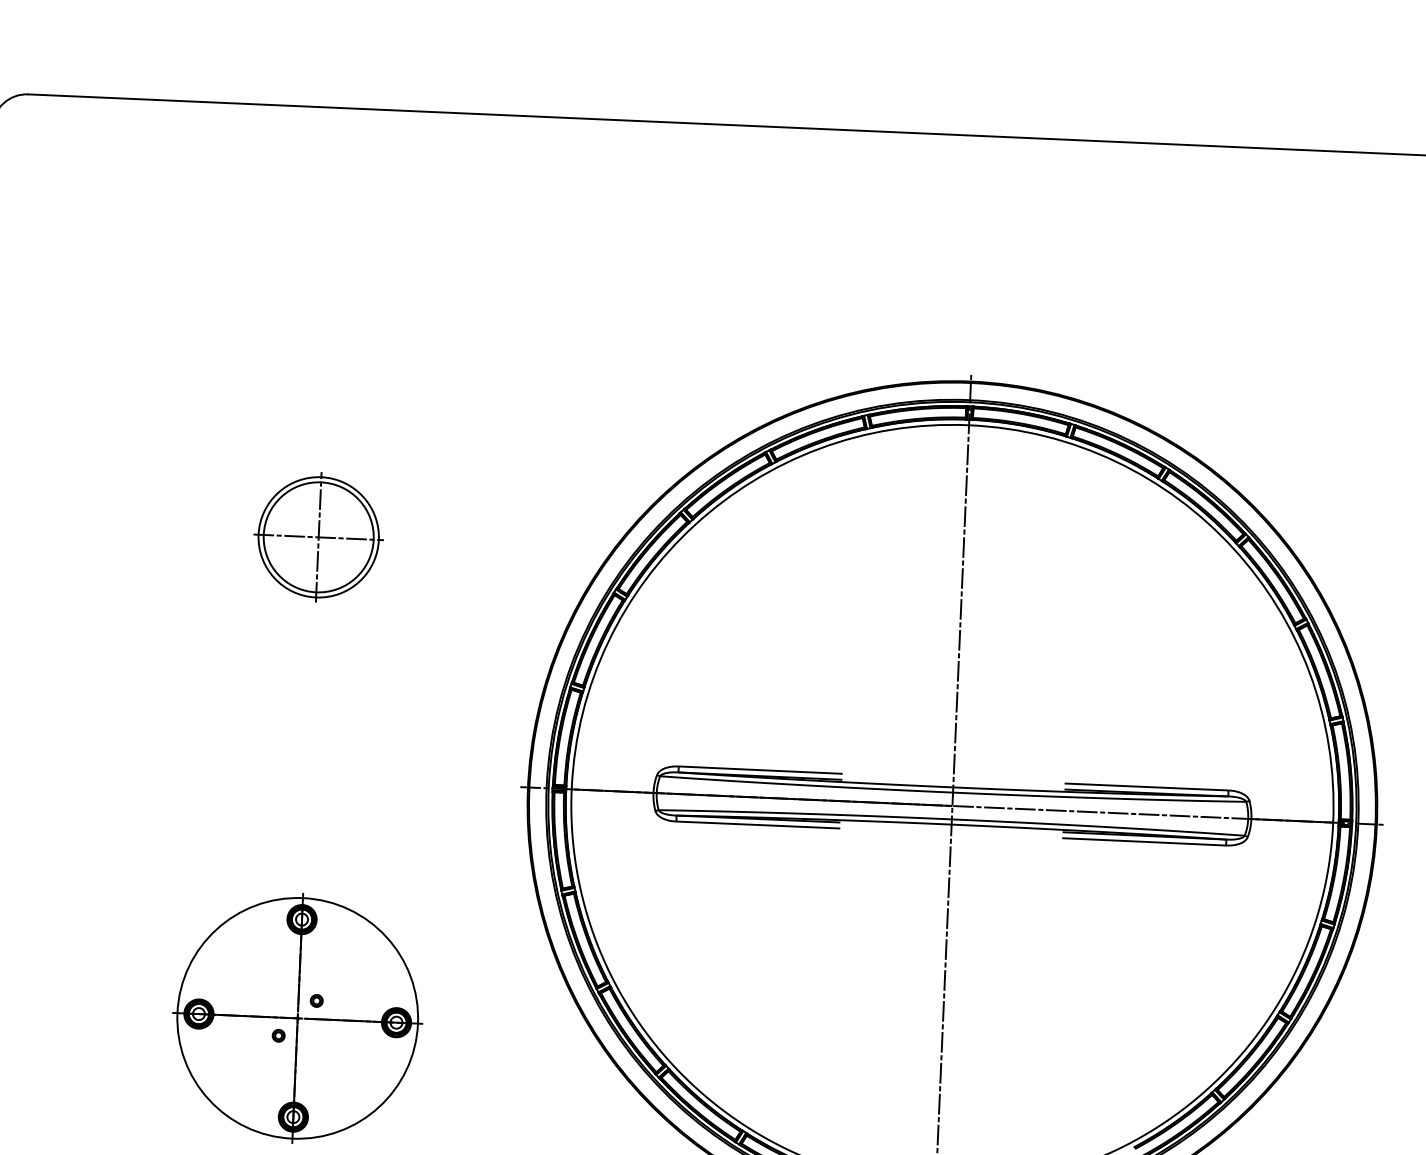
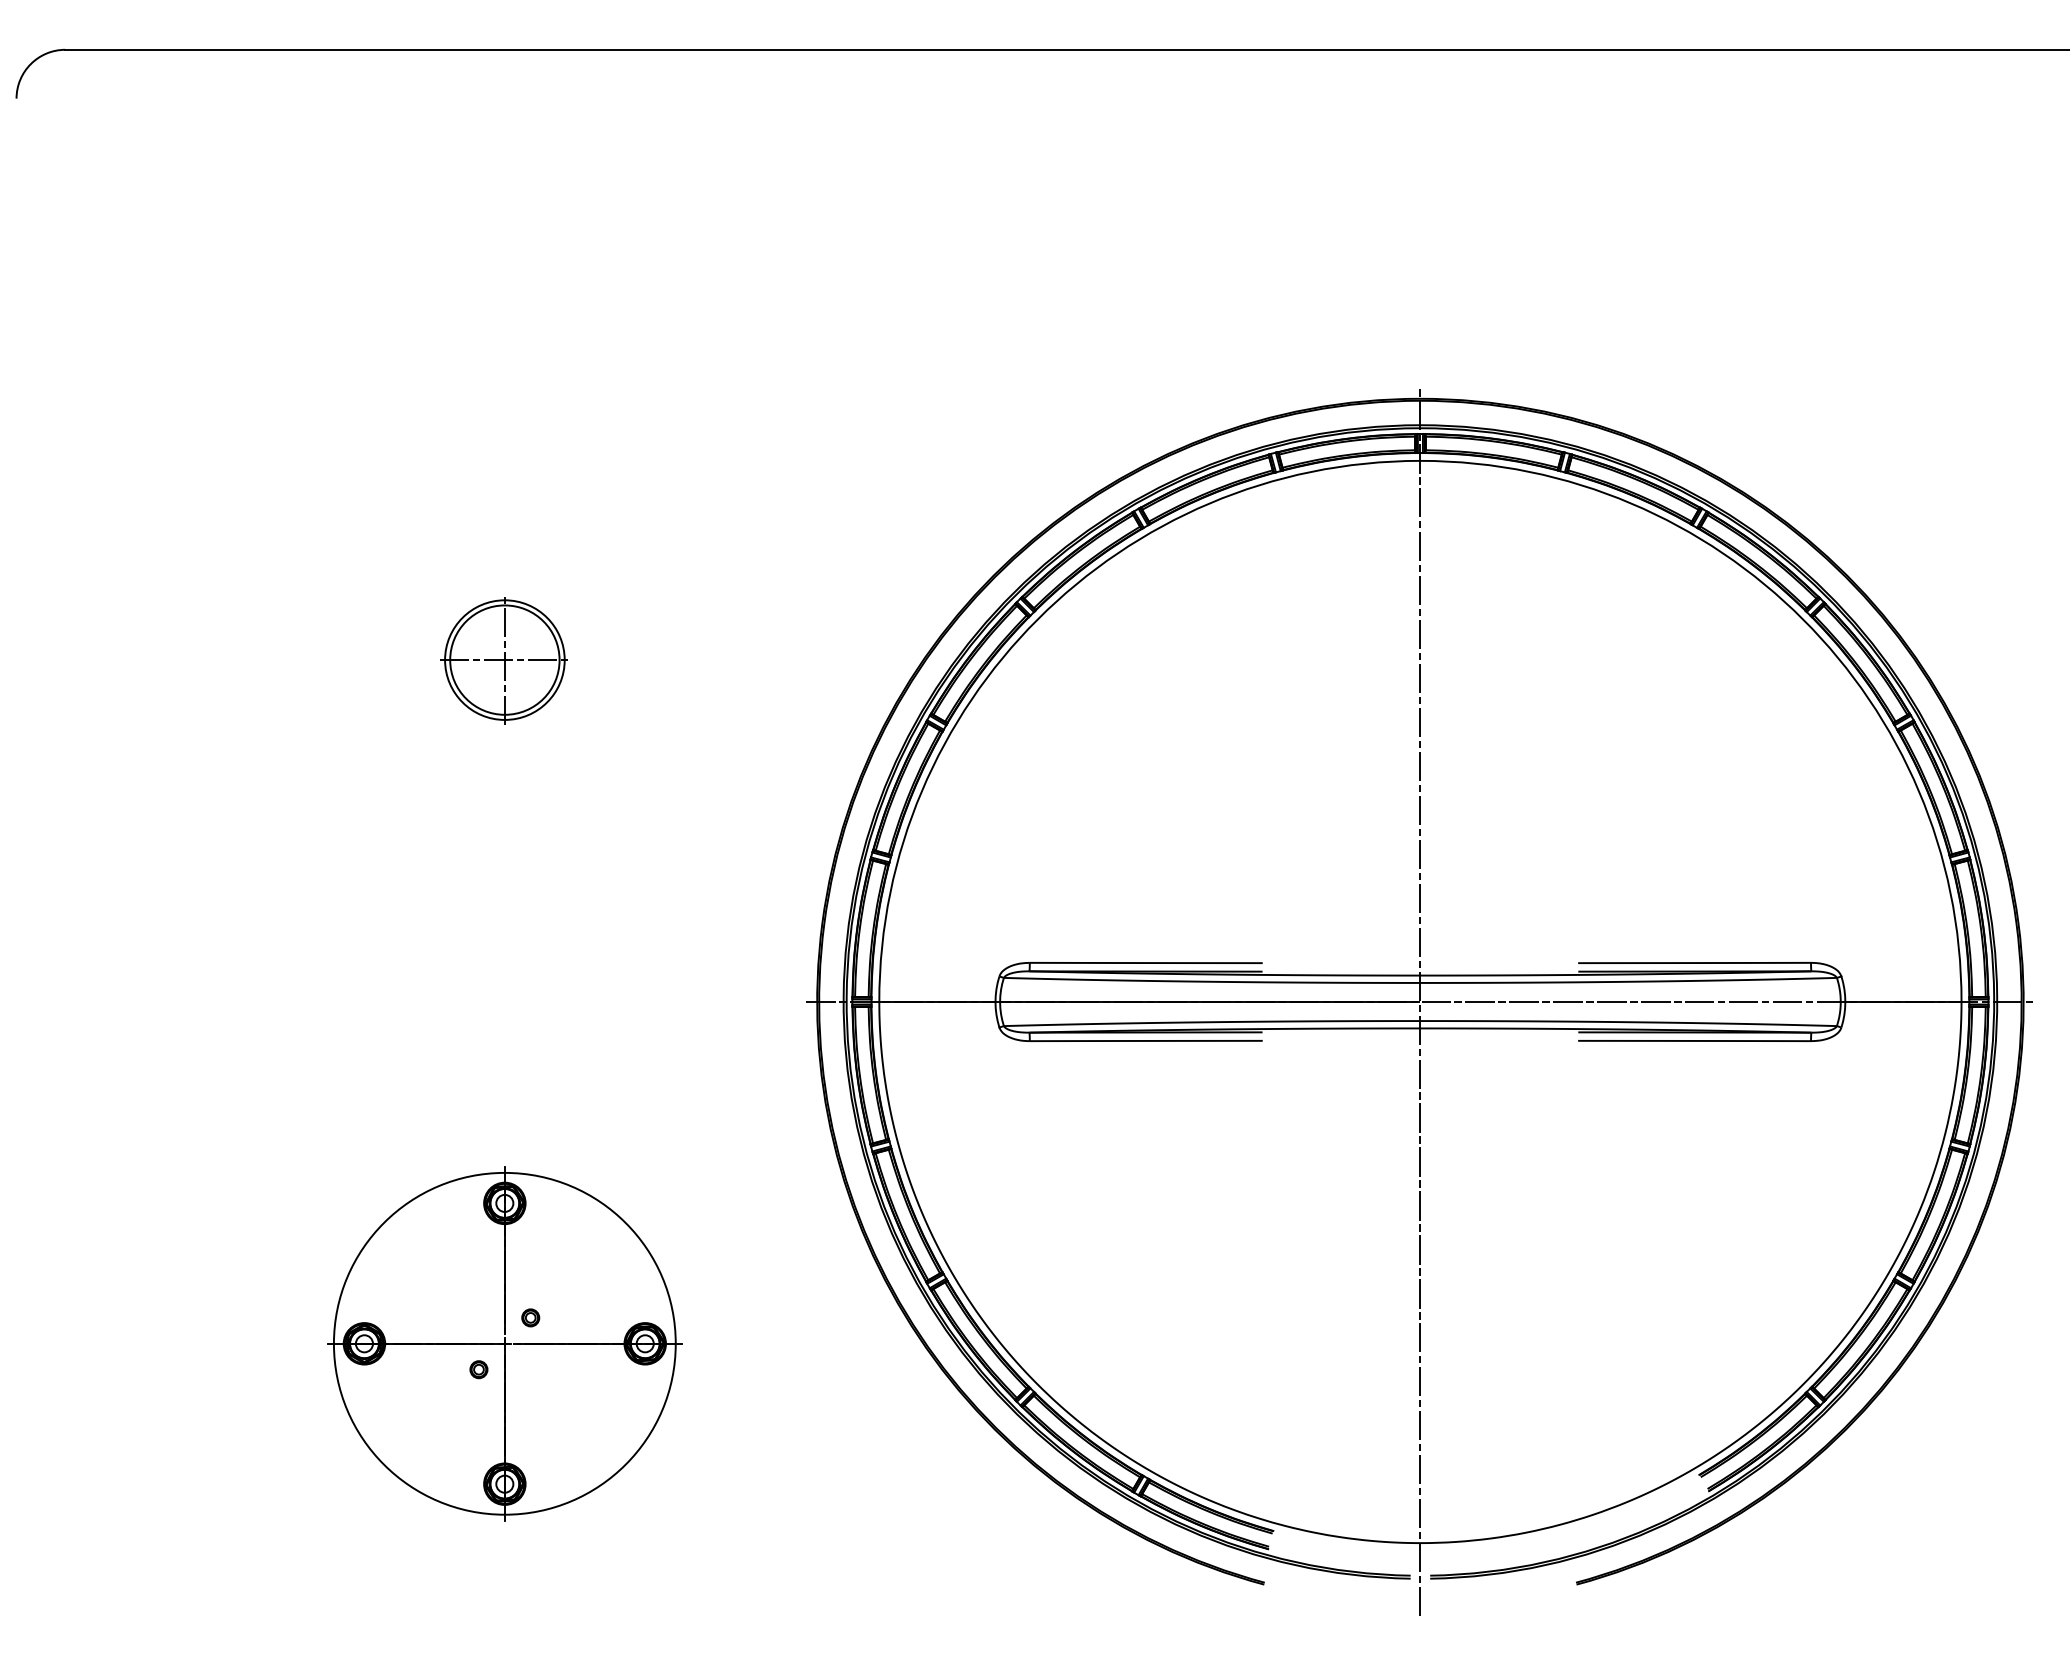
part: (318, 536) -> (504, 659), size x0.7

